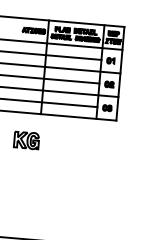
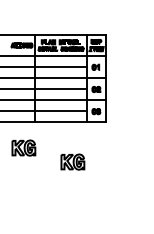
part: (77, 159) -> (72, 161), added

